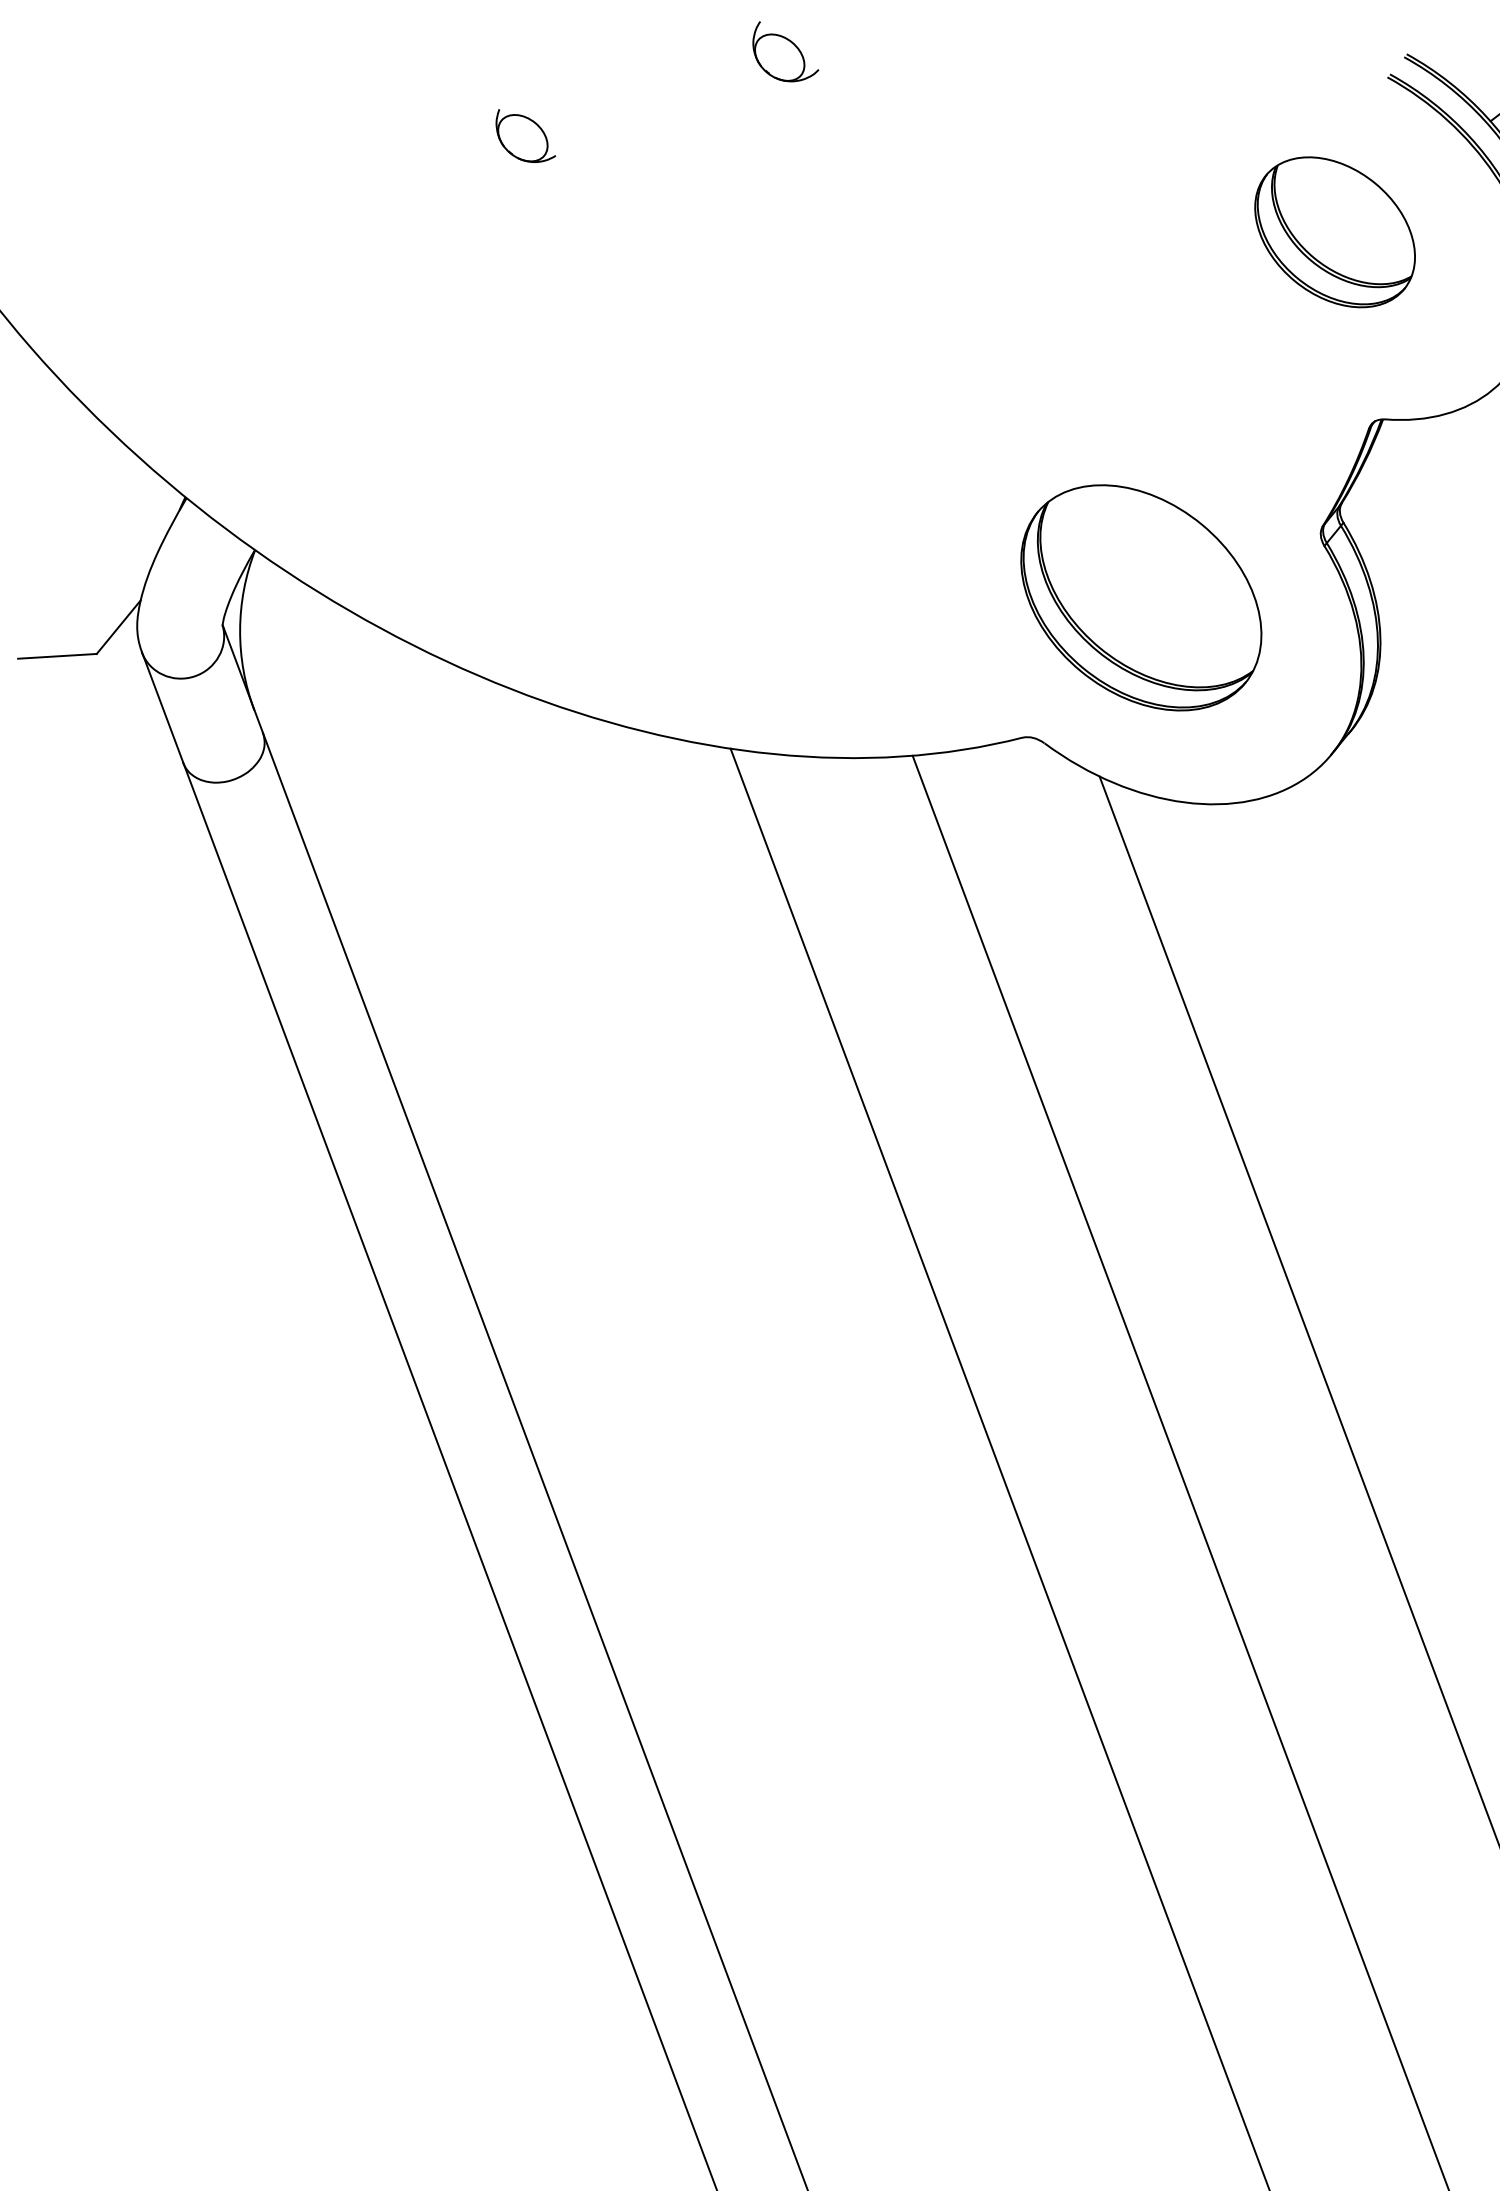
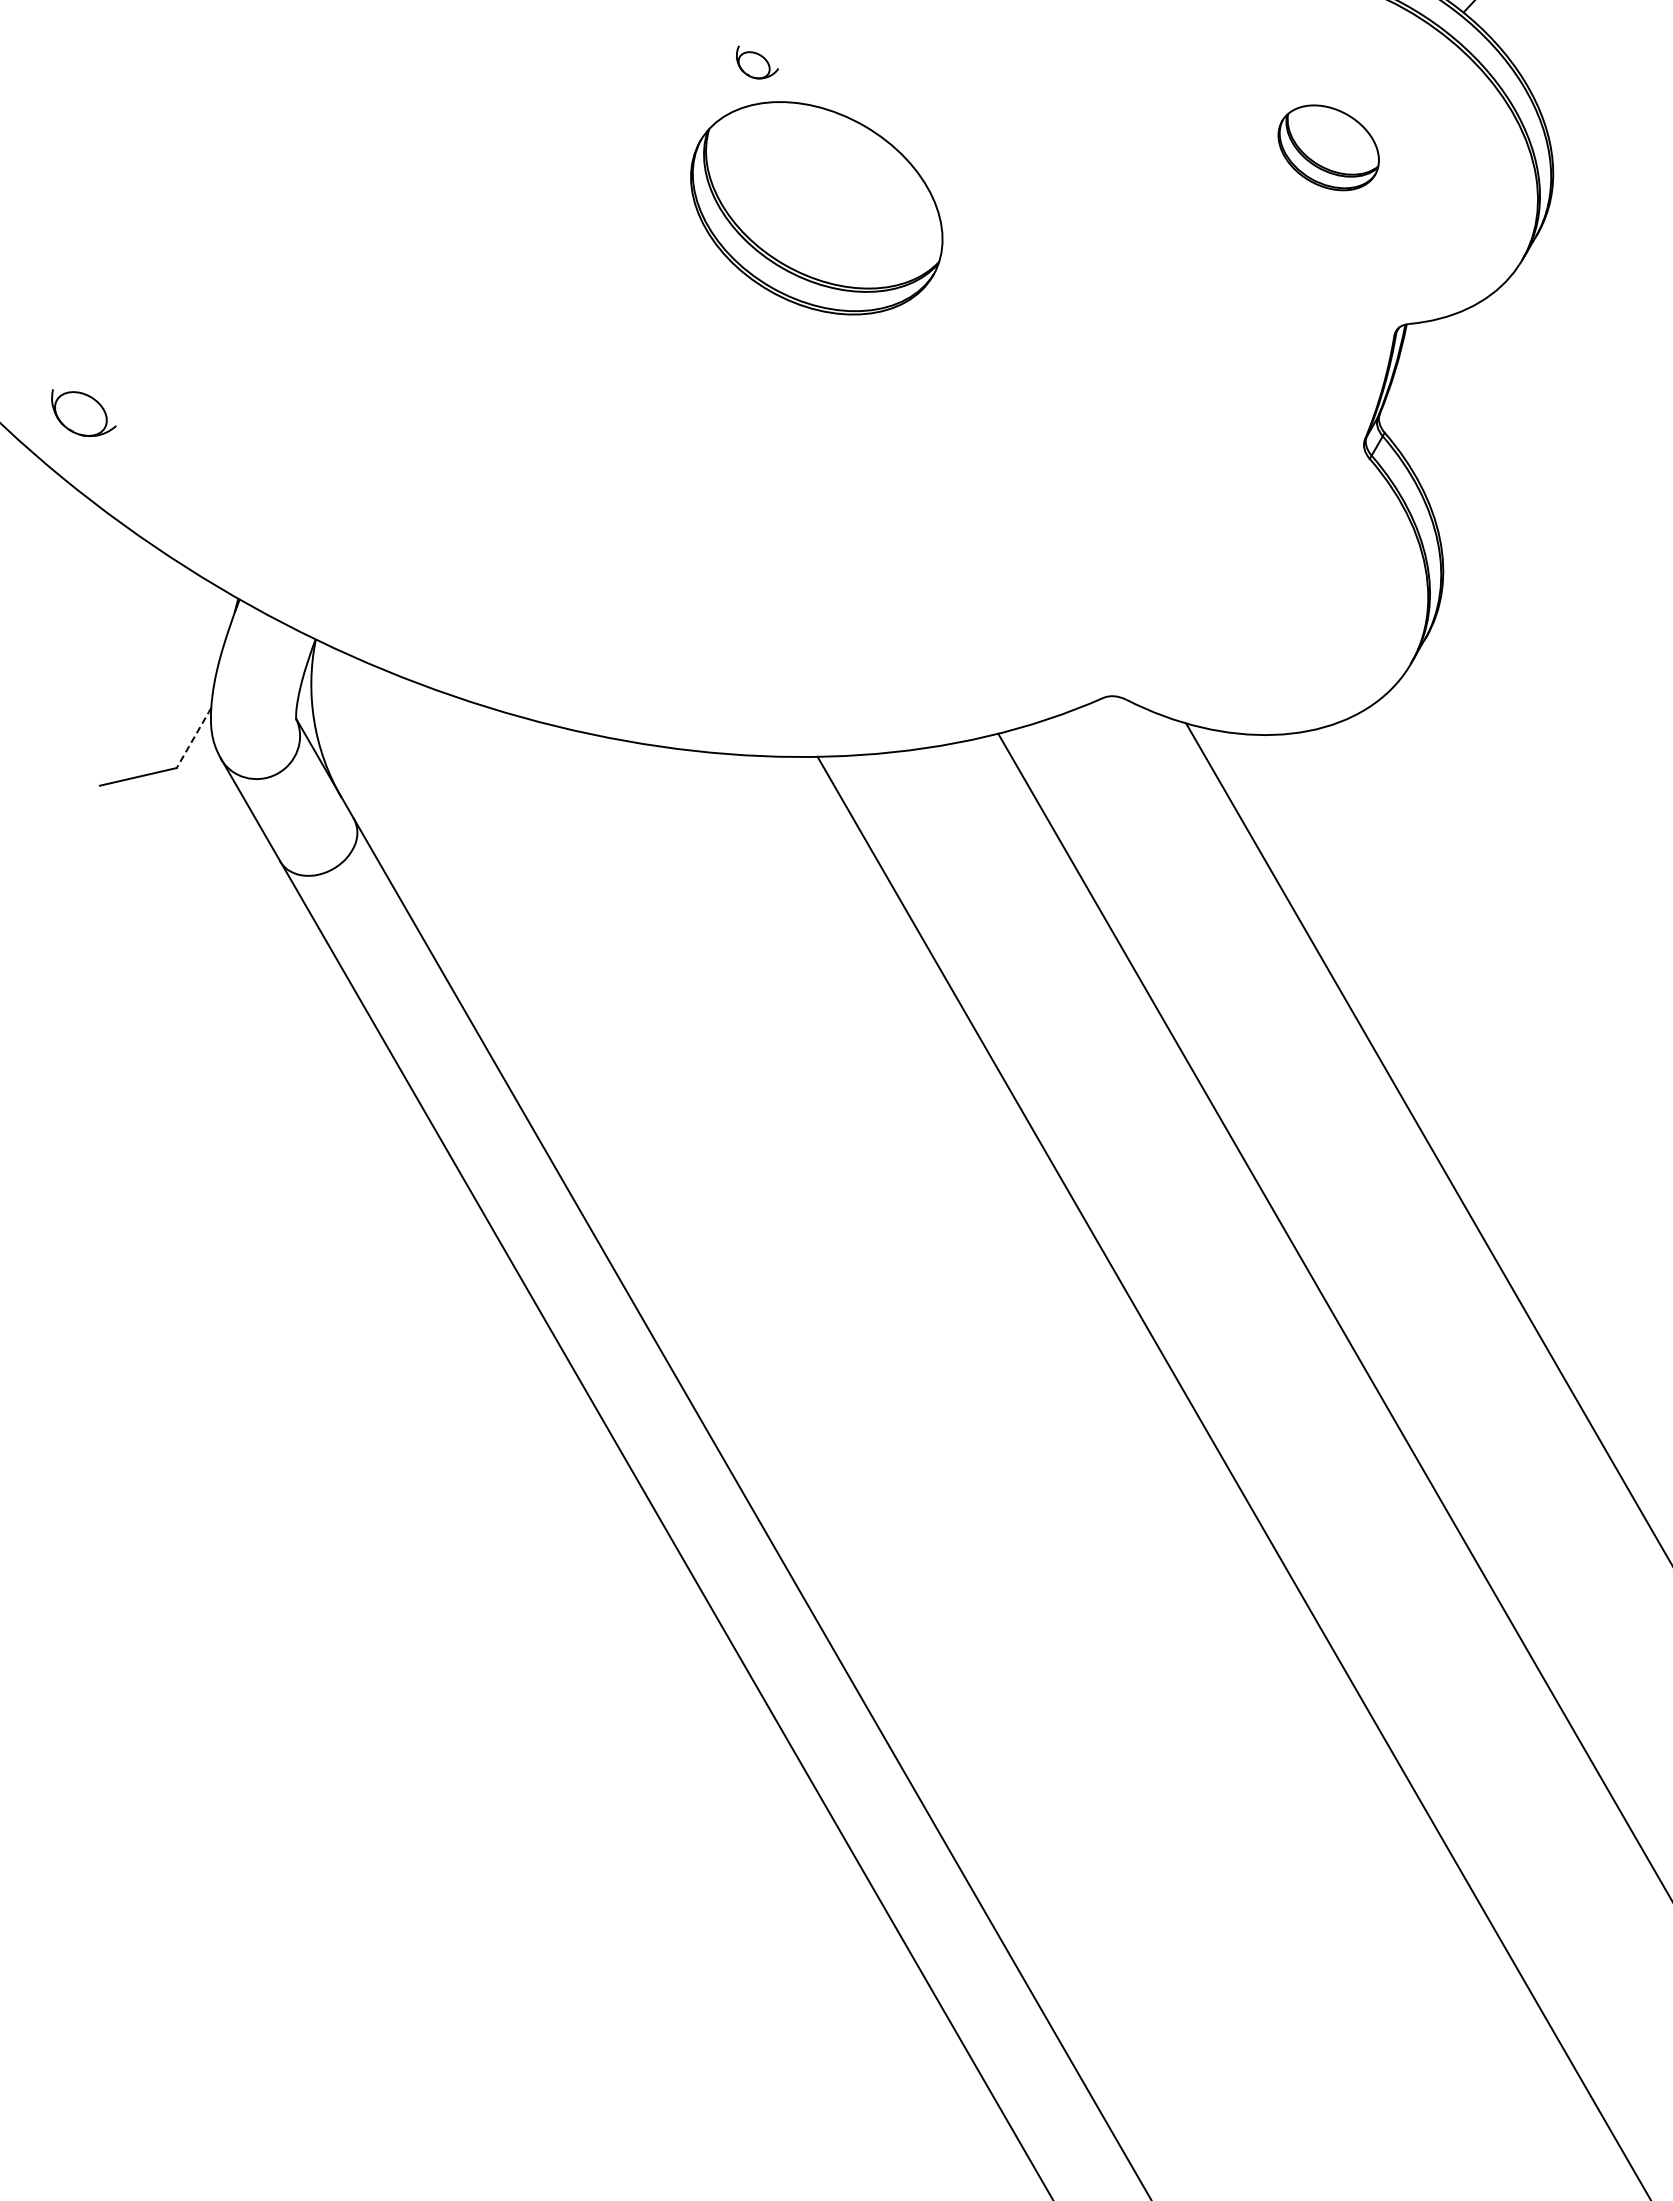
part: (785, 53) -> (757, 62), size x0.6
part: (525, 137) -> (83, 412), moved
part: (1335, 232) -> (1328, 147), size x0.6
part: (1141, 598) -> (816, 208), moved
line: (118, 627) -> (193, 738), solid -> dashed

